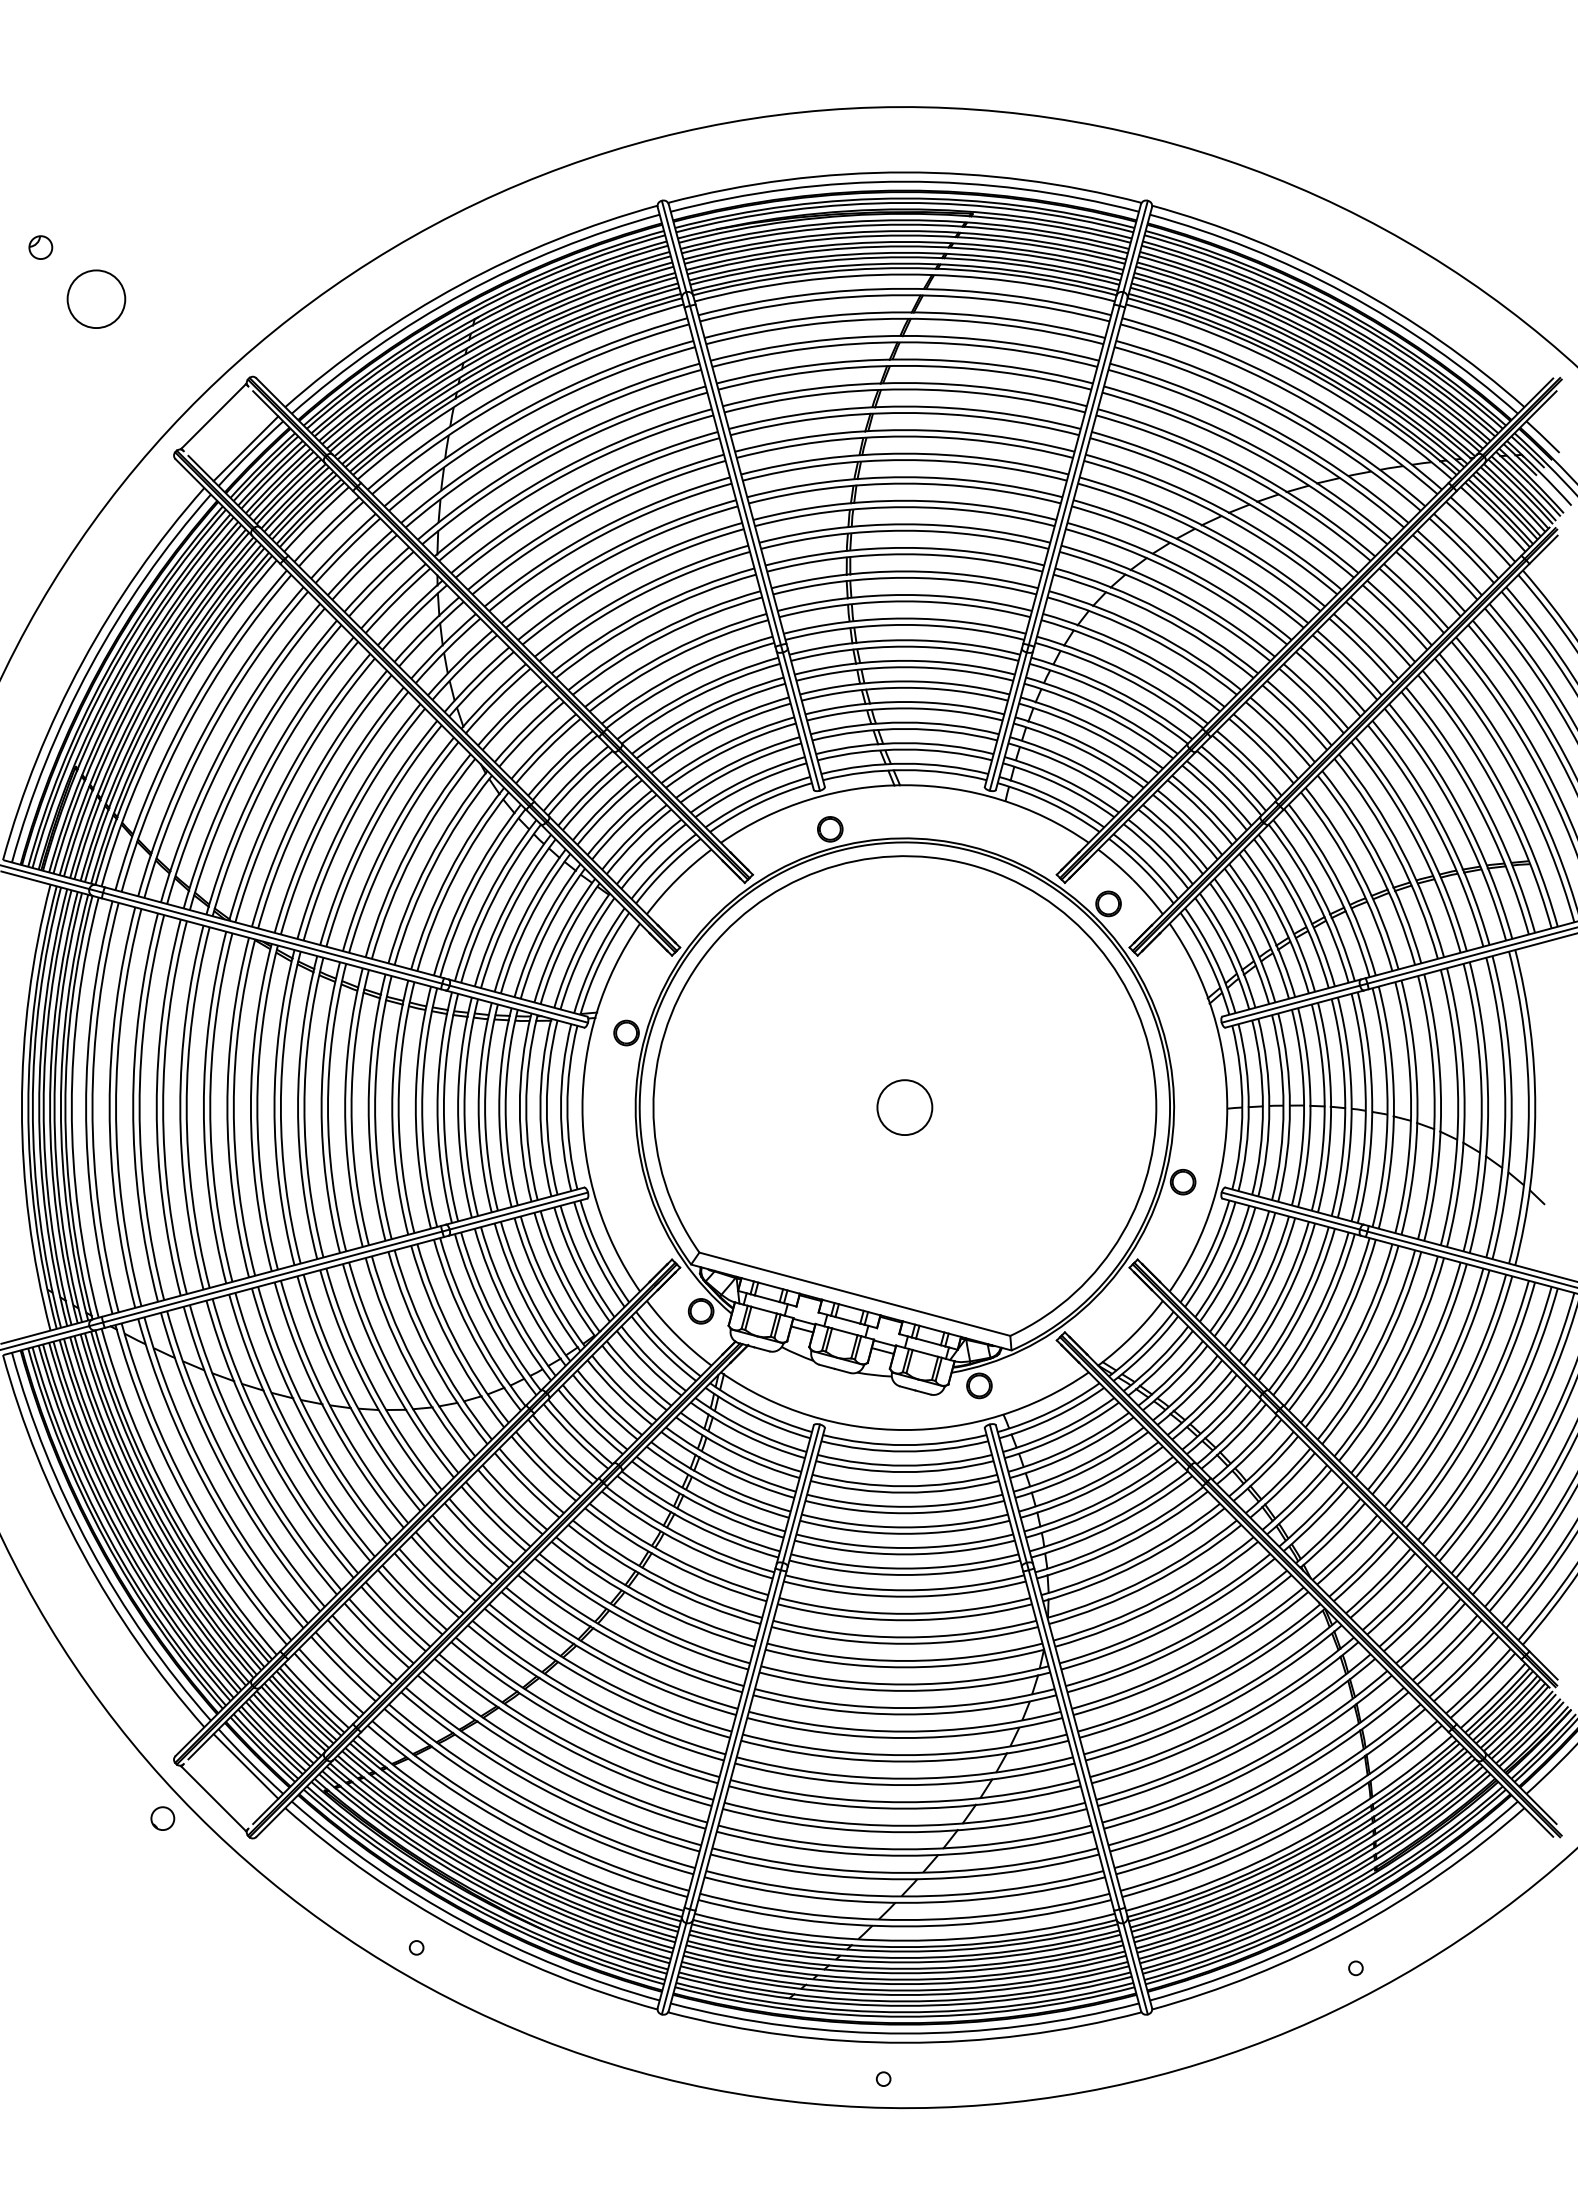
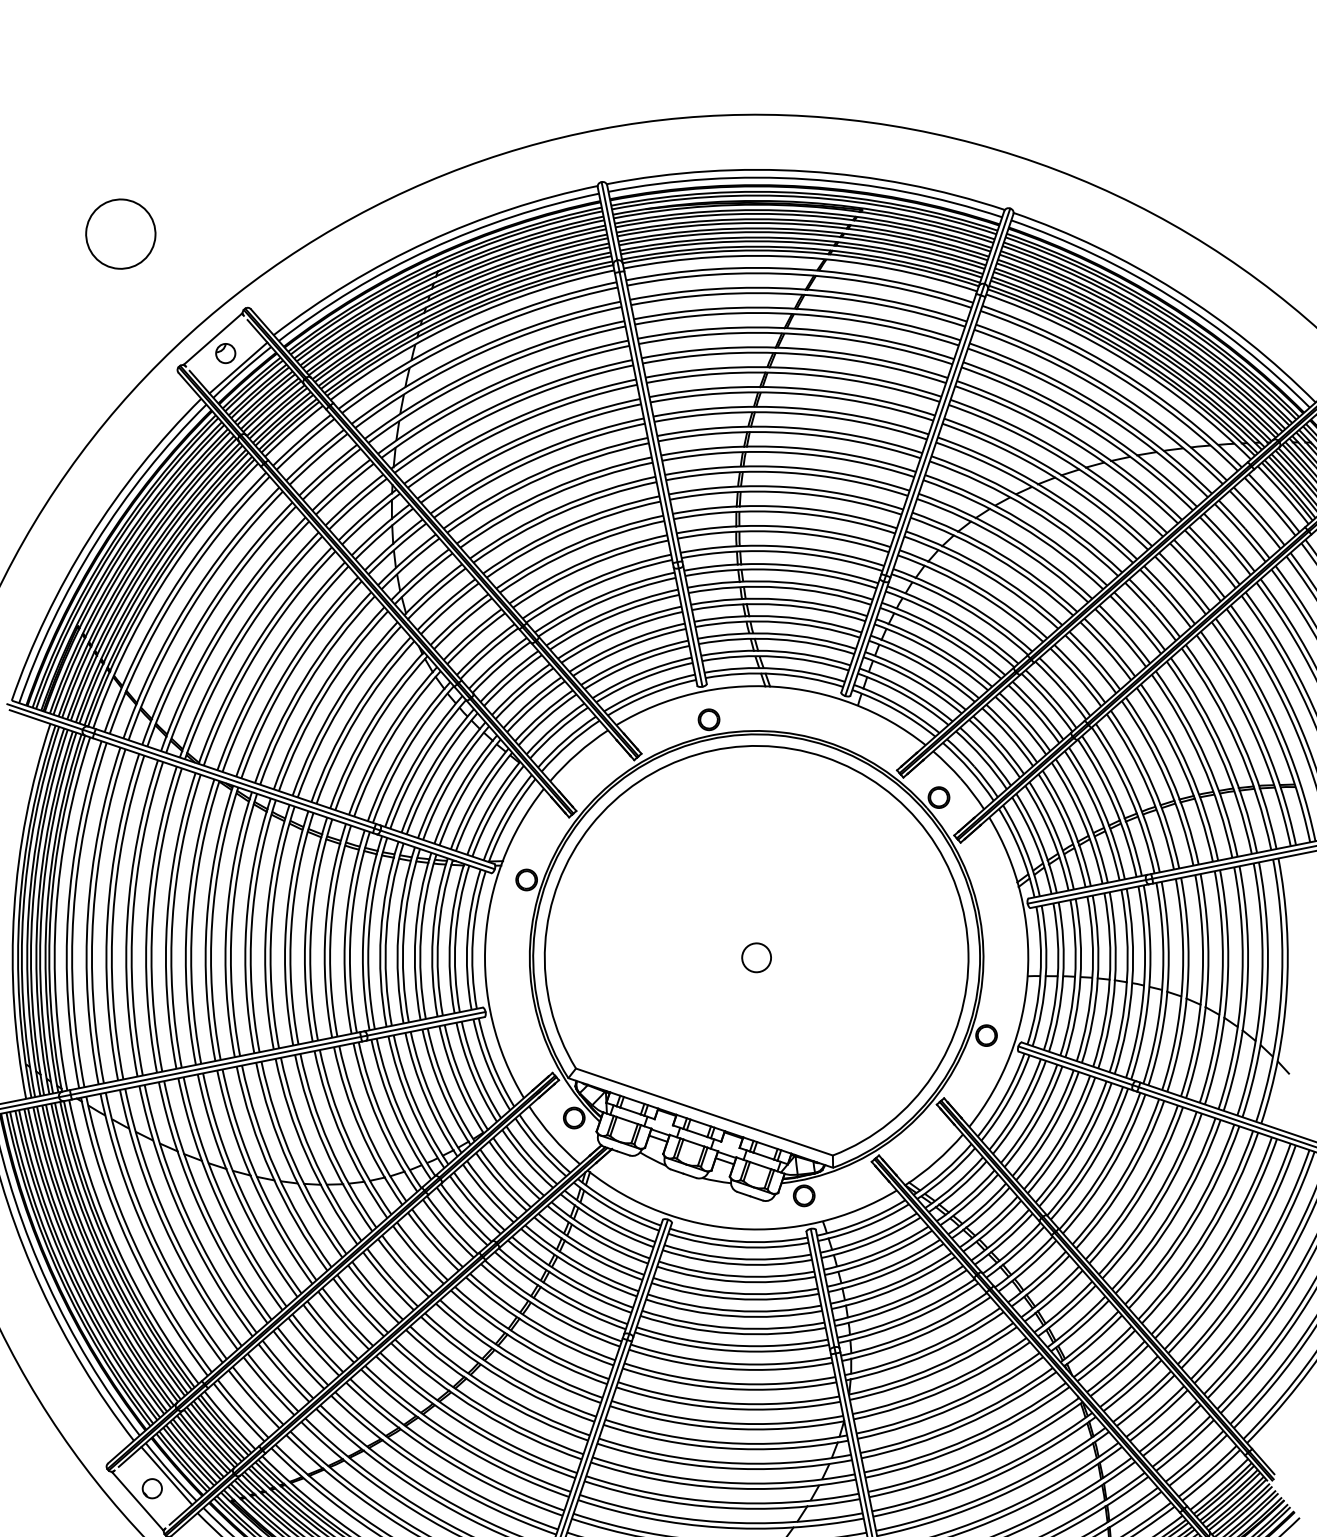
part: (40, 247) -> (225, 353), moved
circle: (96, 299) -> (120, 234), size x1.43
circle: (904, 1107) -> (756, 957), size x0.62
part: (162, 1818) -> (152, 1488), moved

